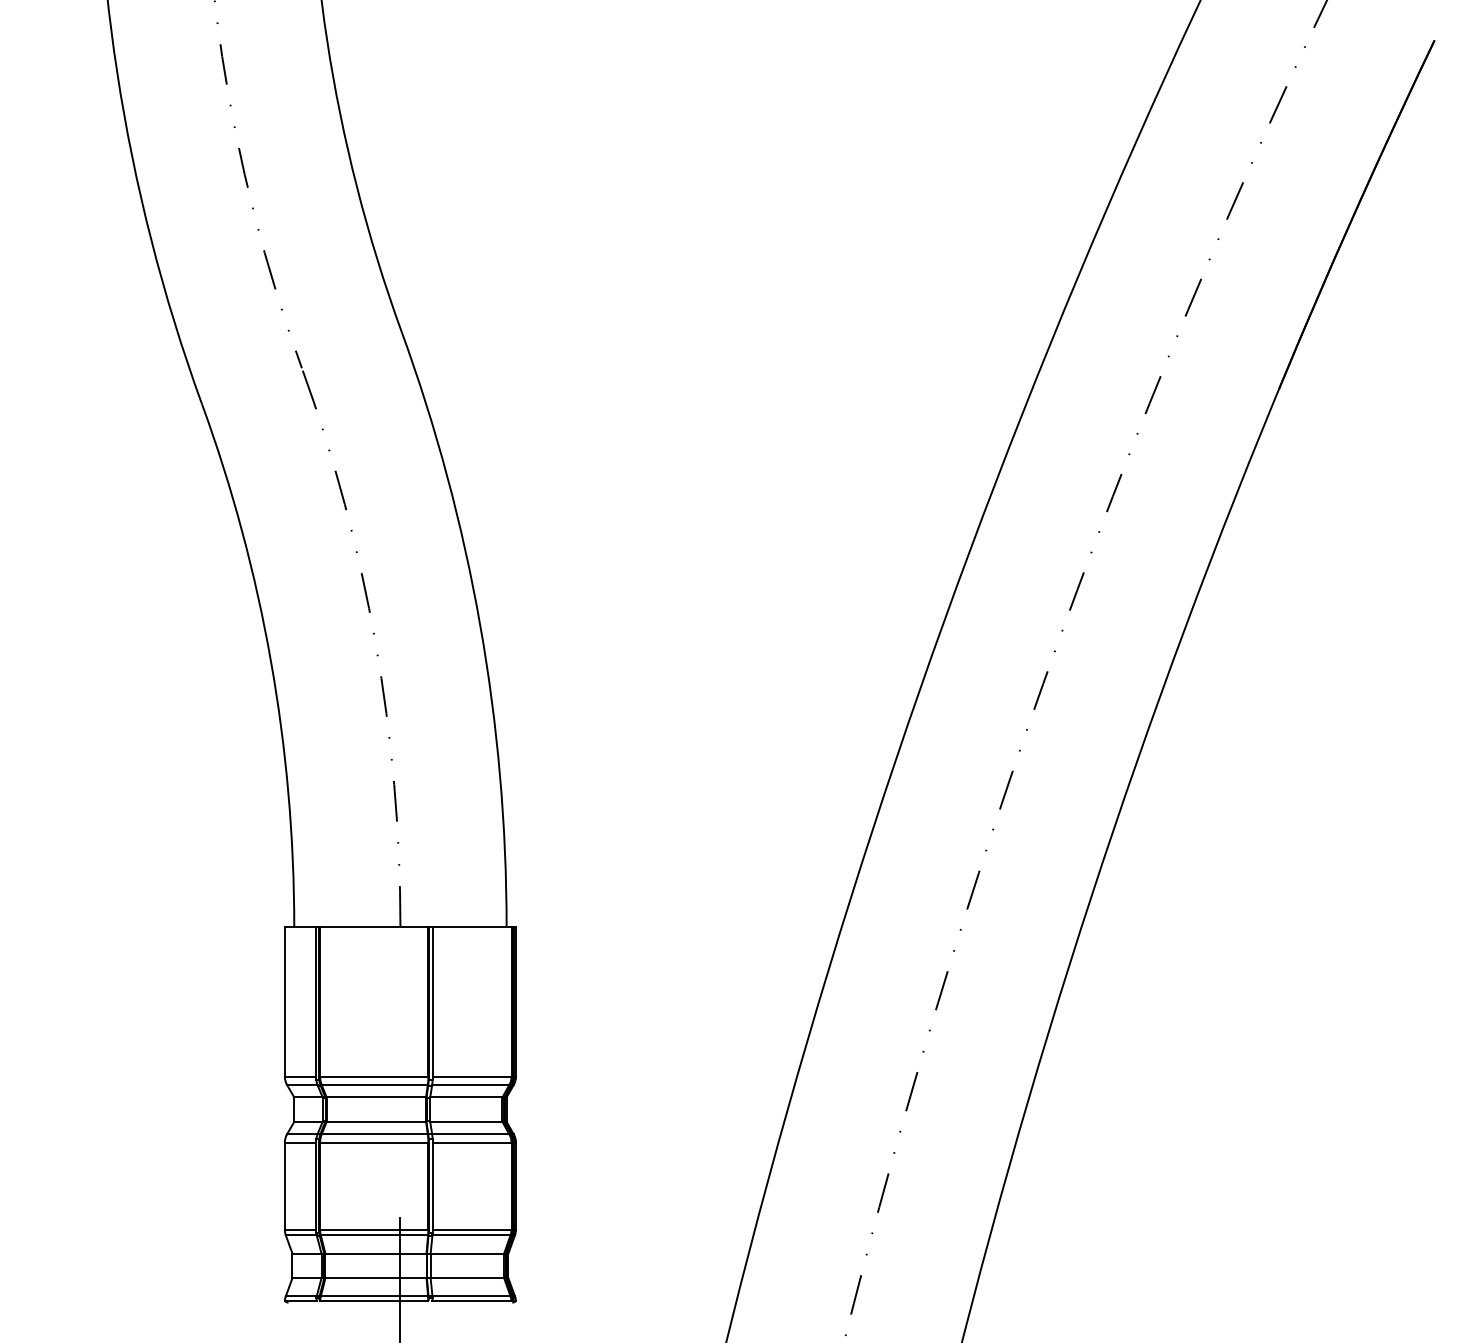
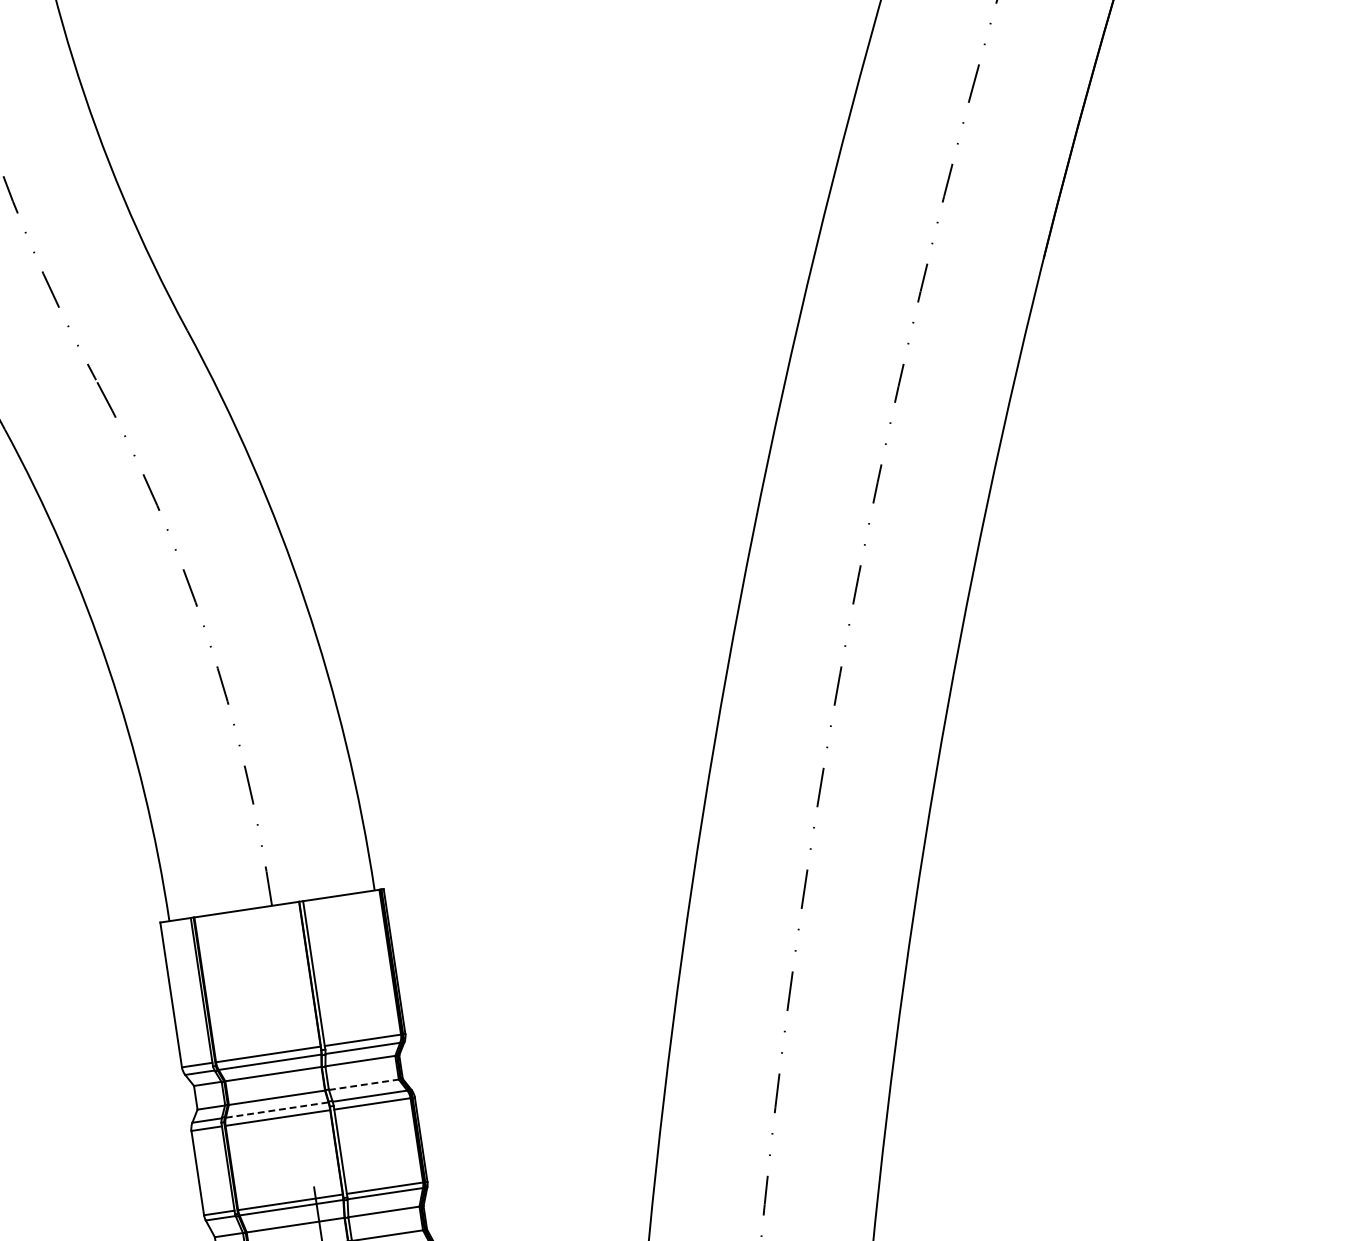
line: (466, 1121) -> (364, 1084), solid -> dashed
line: (375, 1134) -> (277, 1110), solid -> dashed

